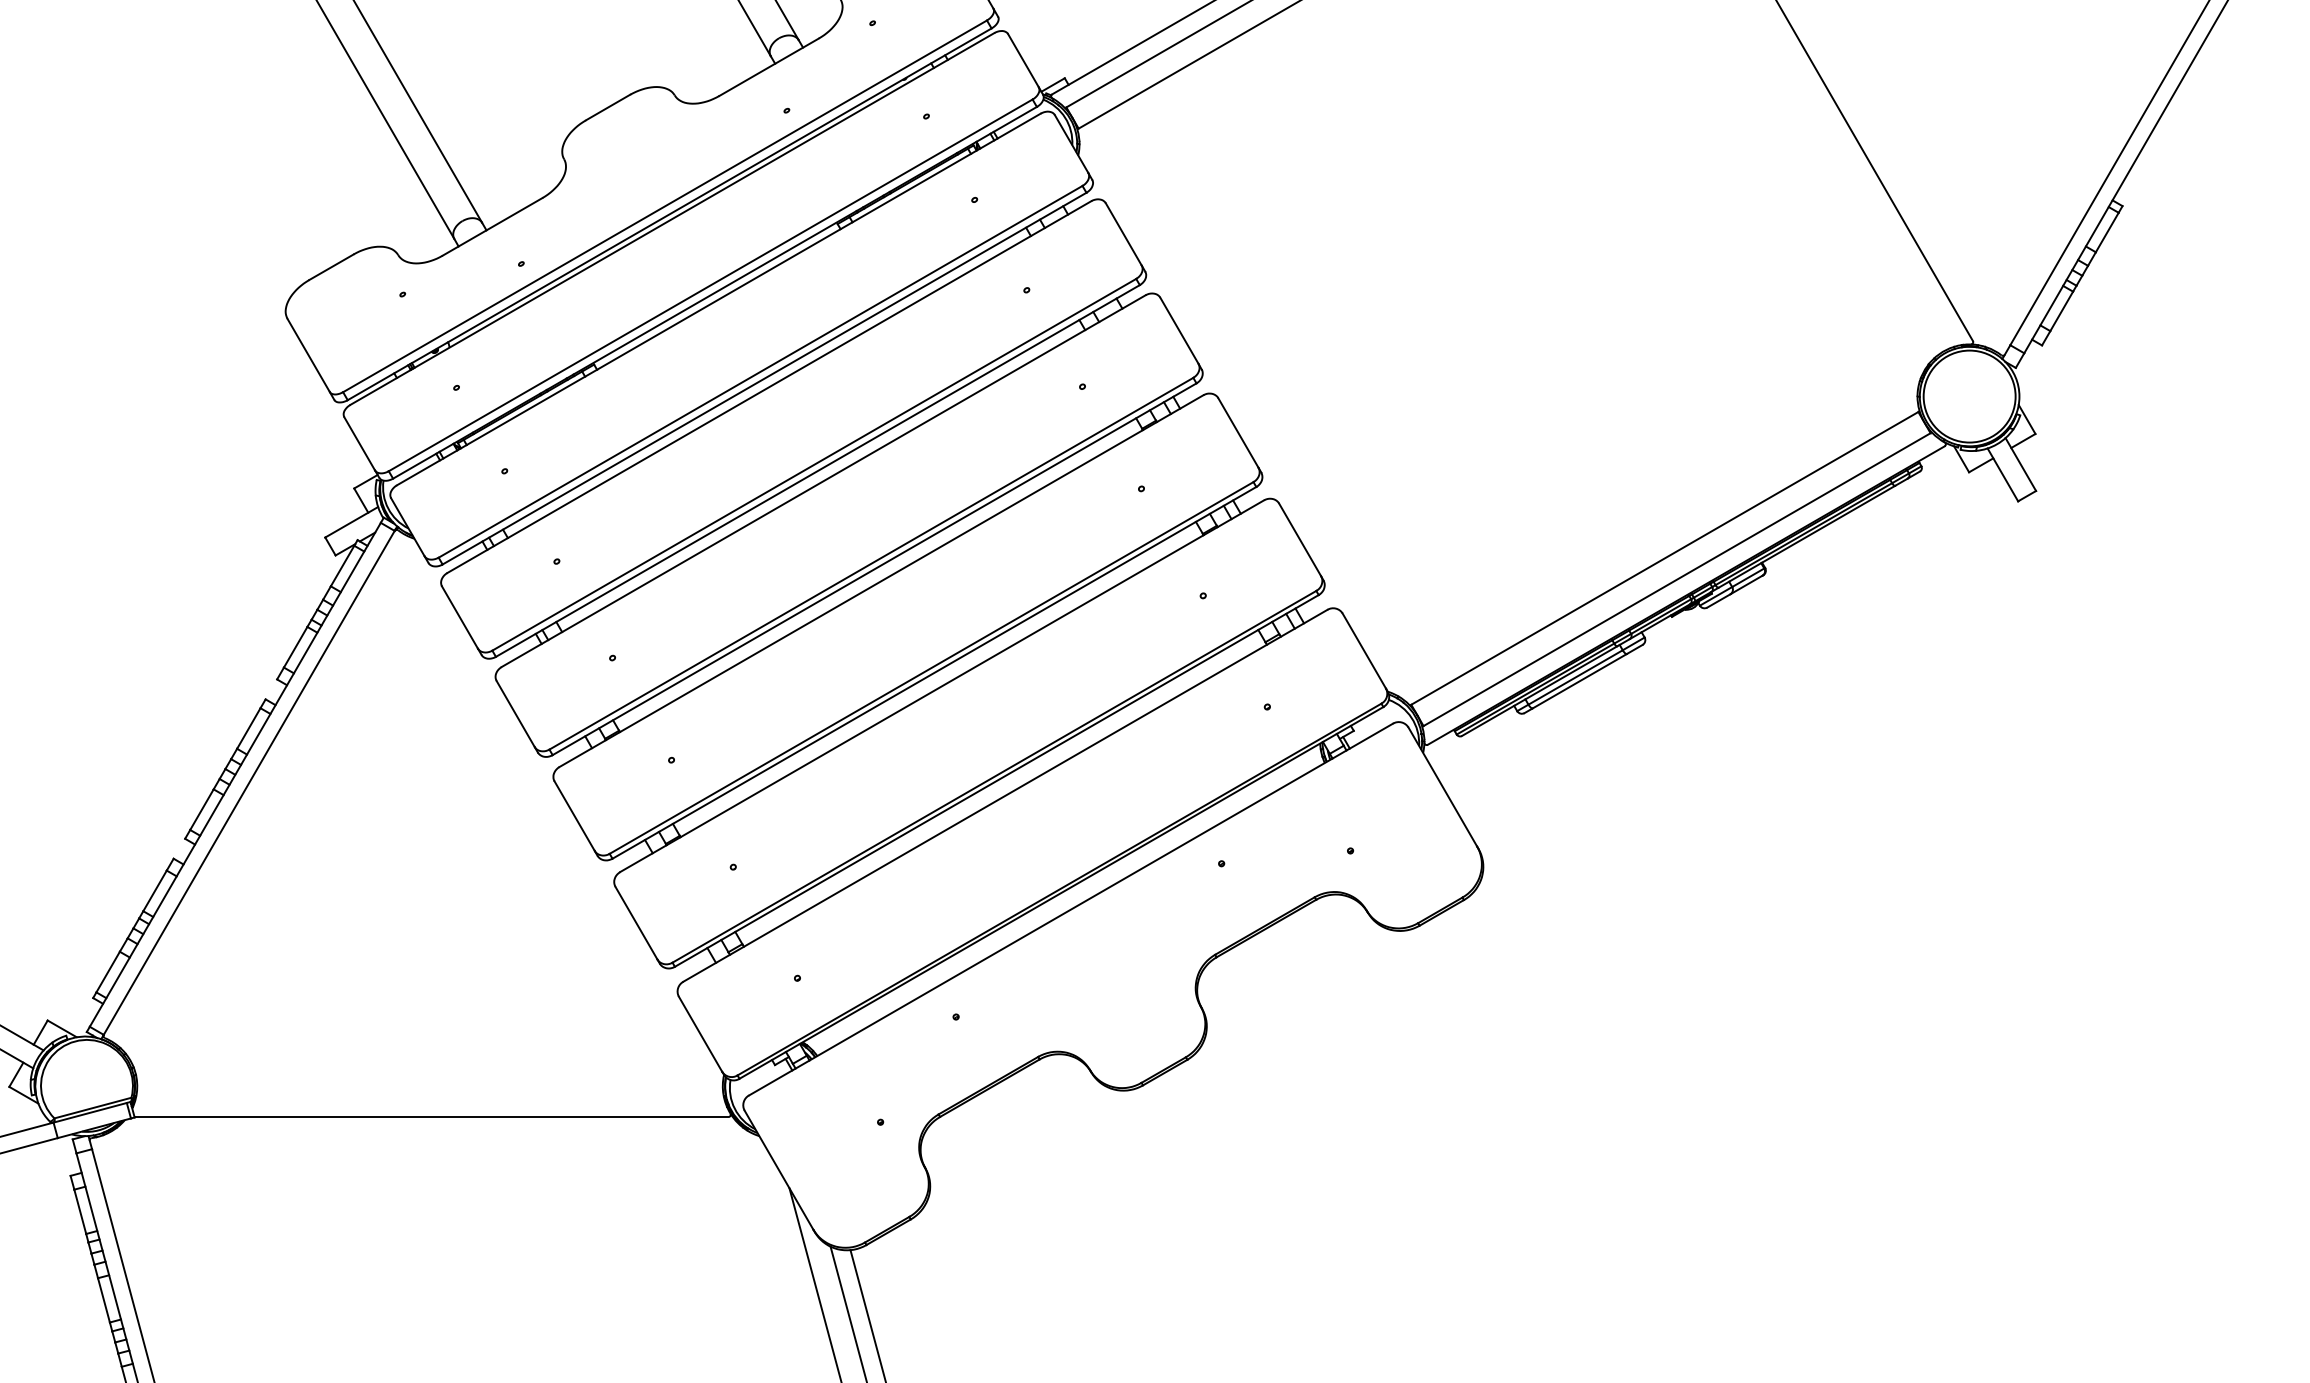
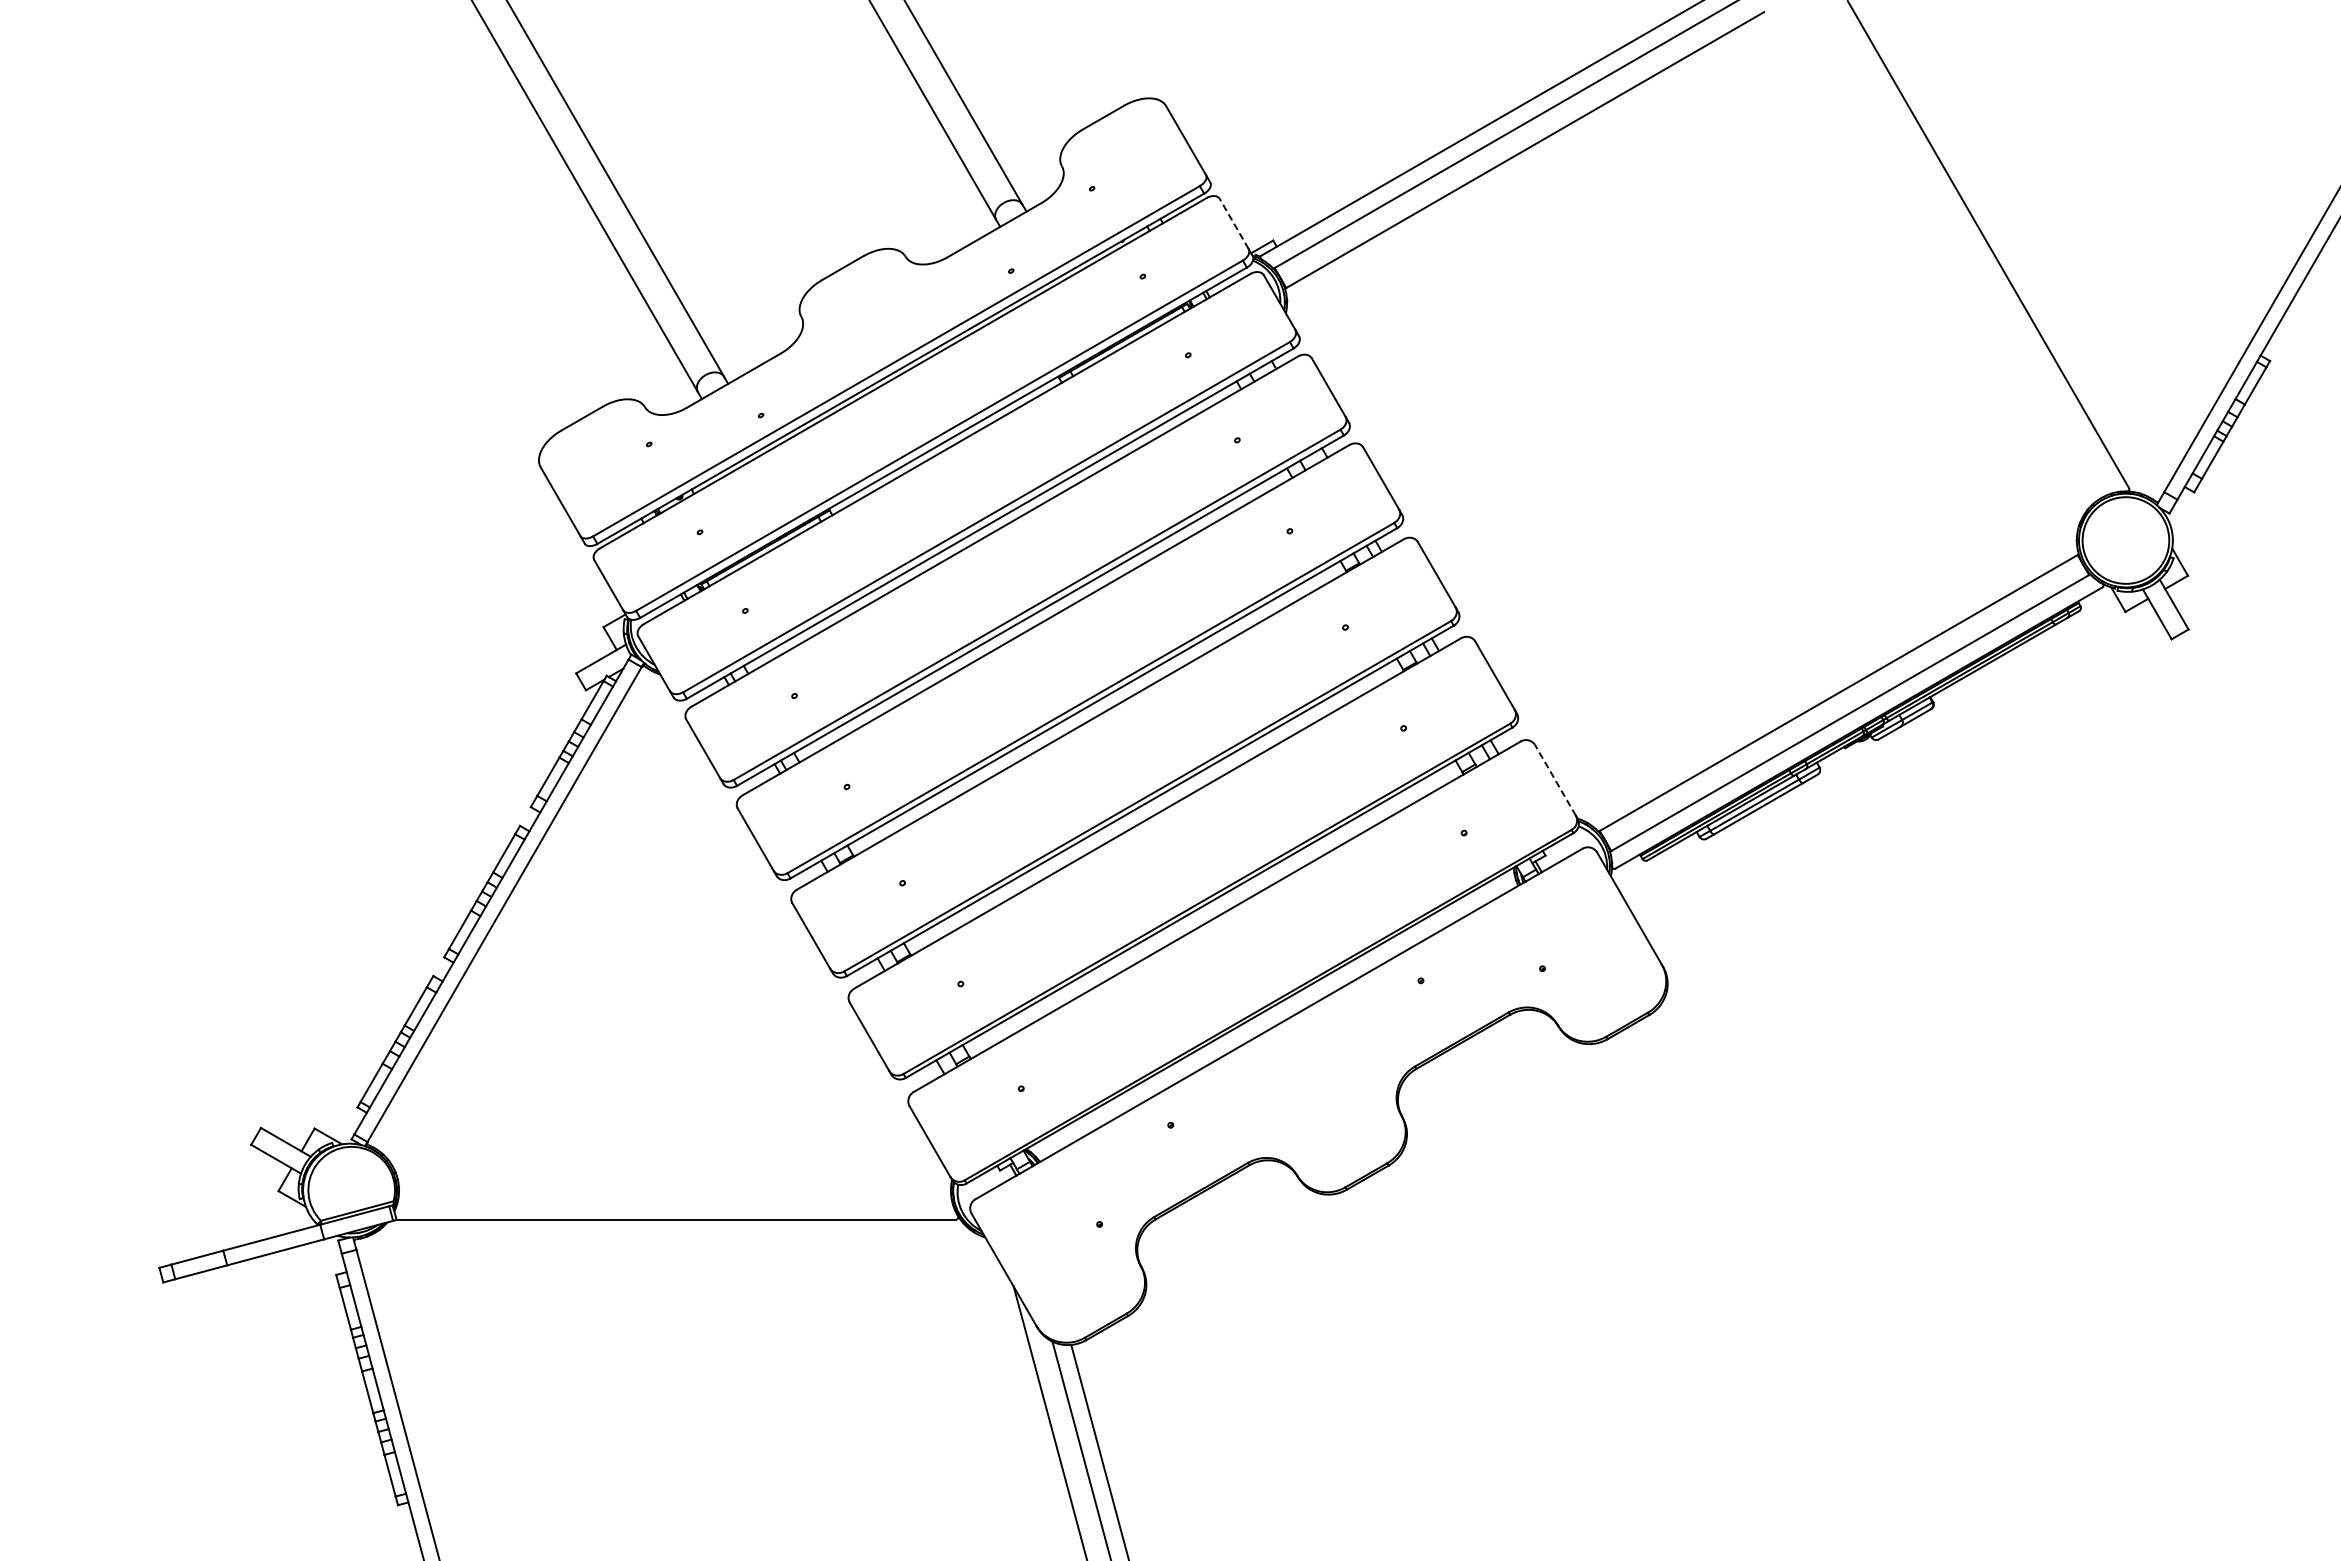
line: (1023, 60) -> (1234, 223), solid -> dashed
line: (1364, 651) -> (1555, 780), solid -> dashed

